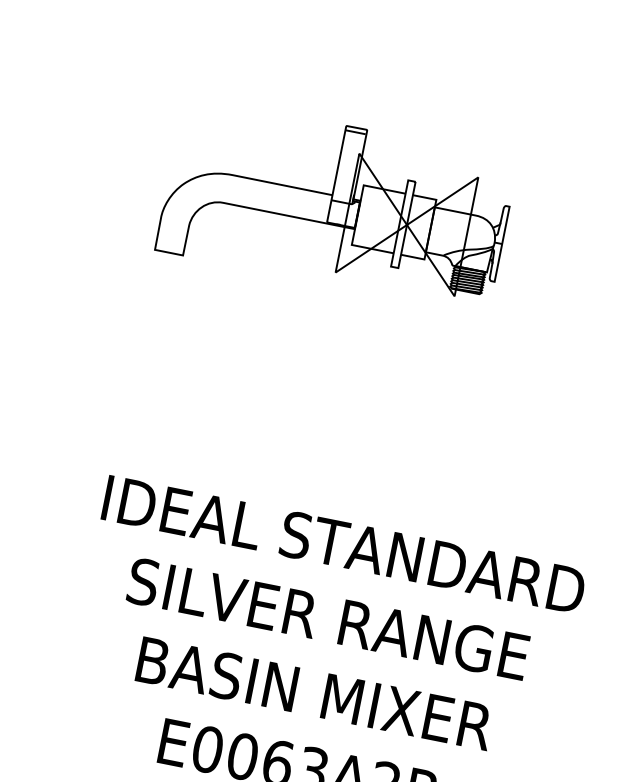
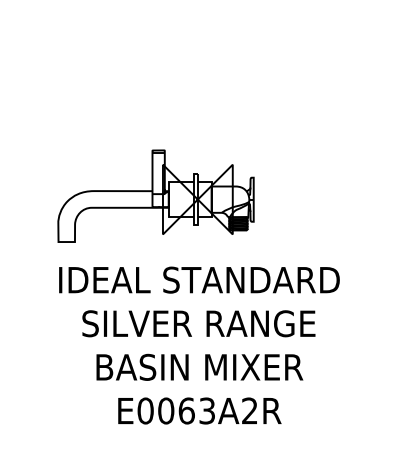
part: (336, 203) -> (155, 195), moved

